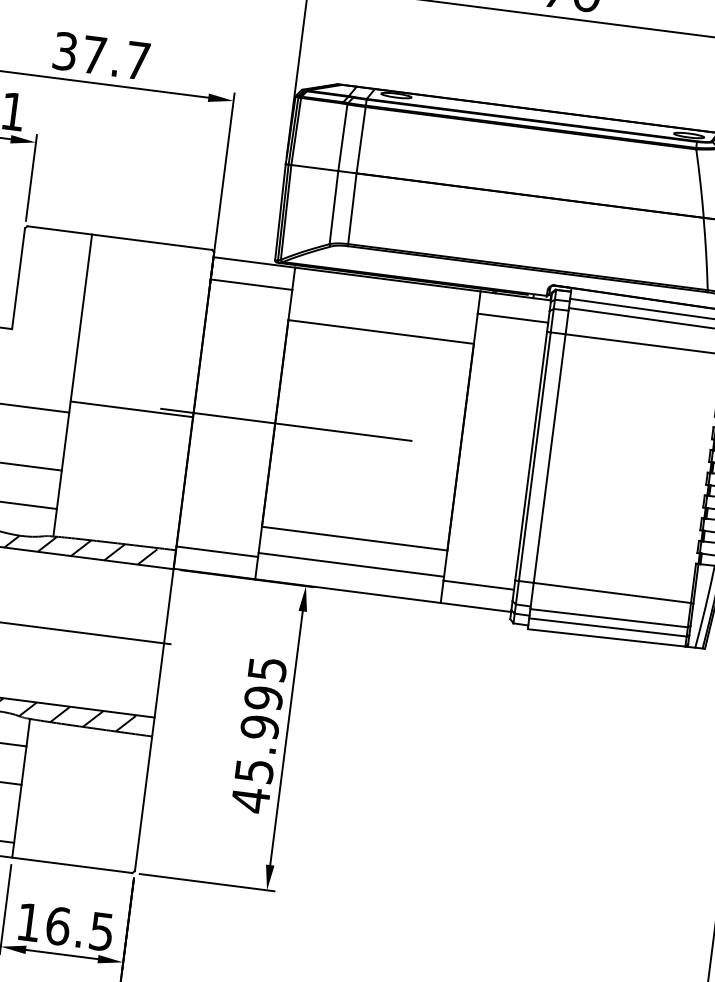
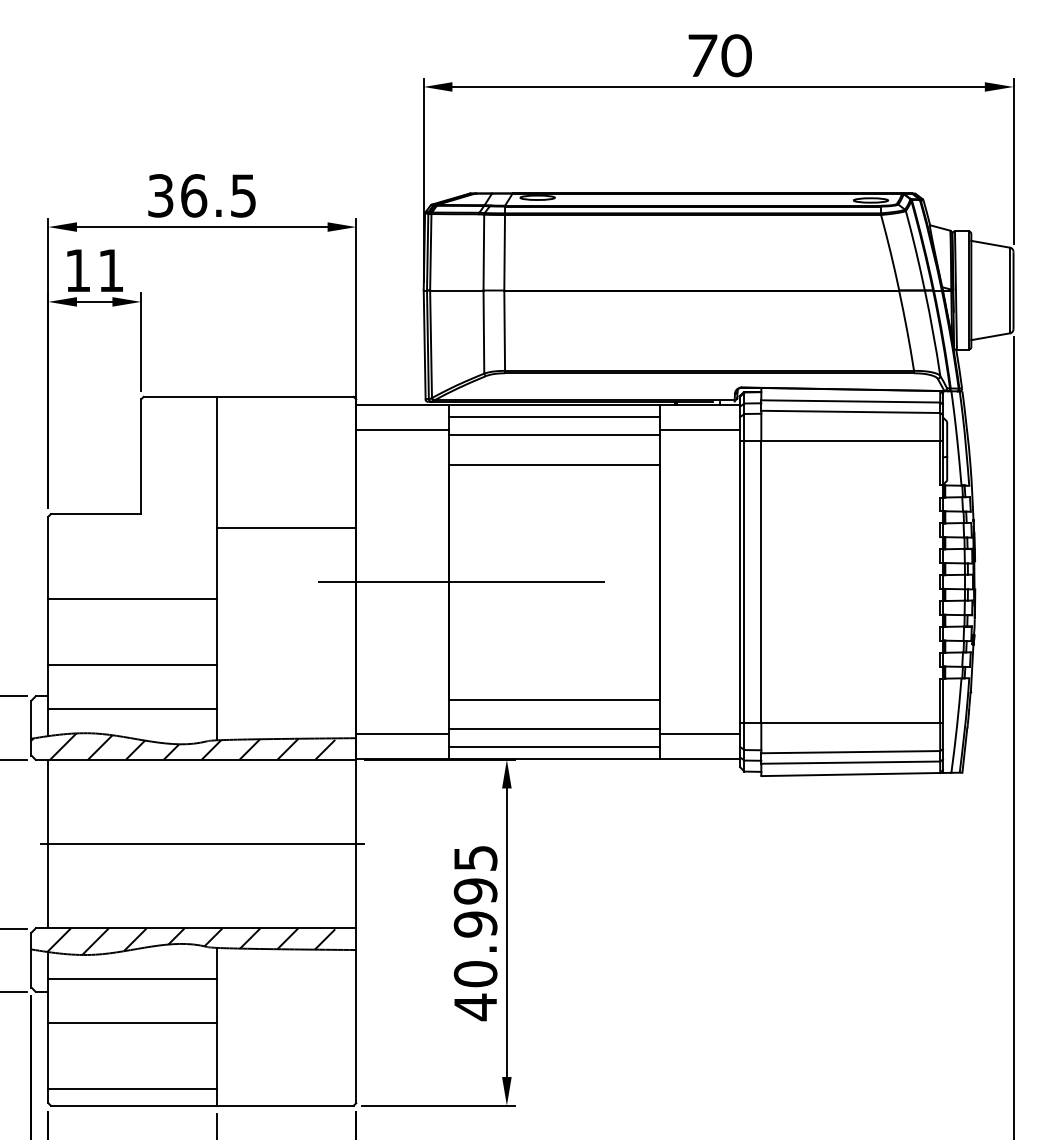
text: (116, 57) -> (218, 195), 37.7 -> 36.5
line: (386, 290) -> (554, 417), added
line: (384, 305) -> (554, 434), added
line: (131, 409) -> (286, 527), moved
line: (349, 579) -> (554, 746), added
text: (254, 771) -> (475, 974), 45.995 -> 40.995

